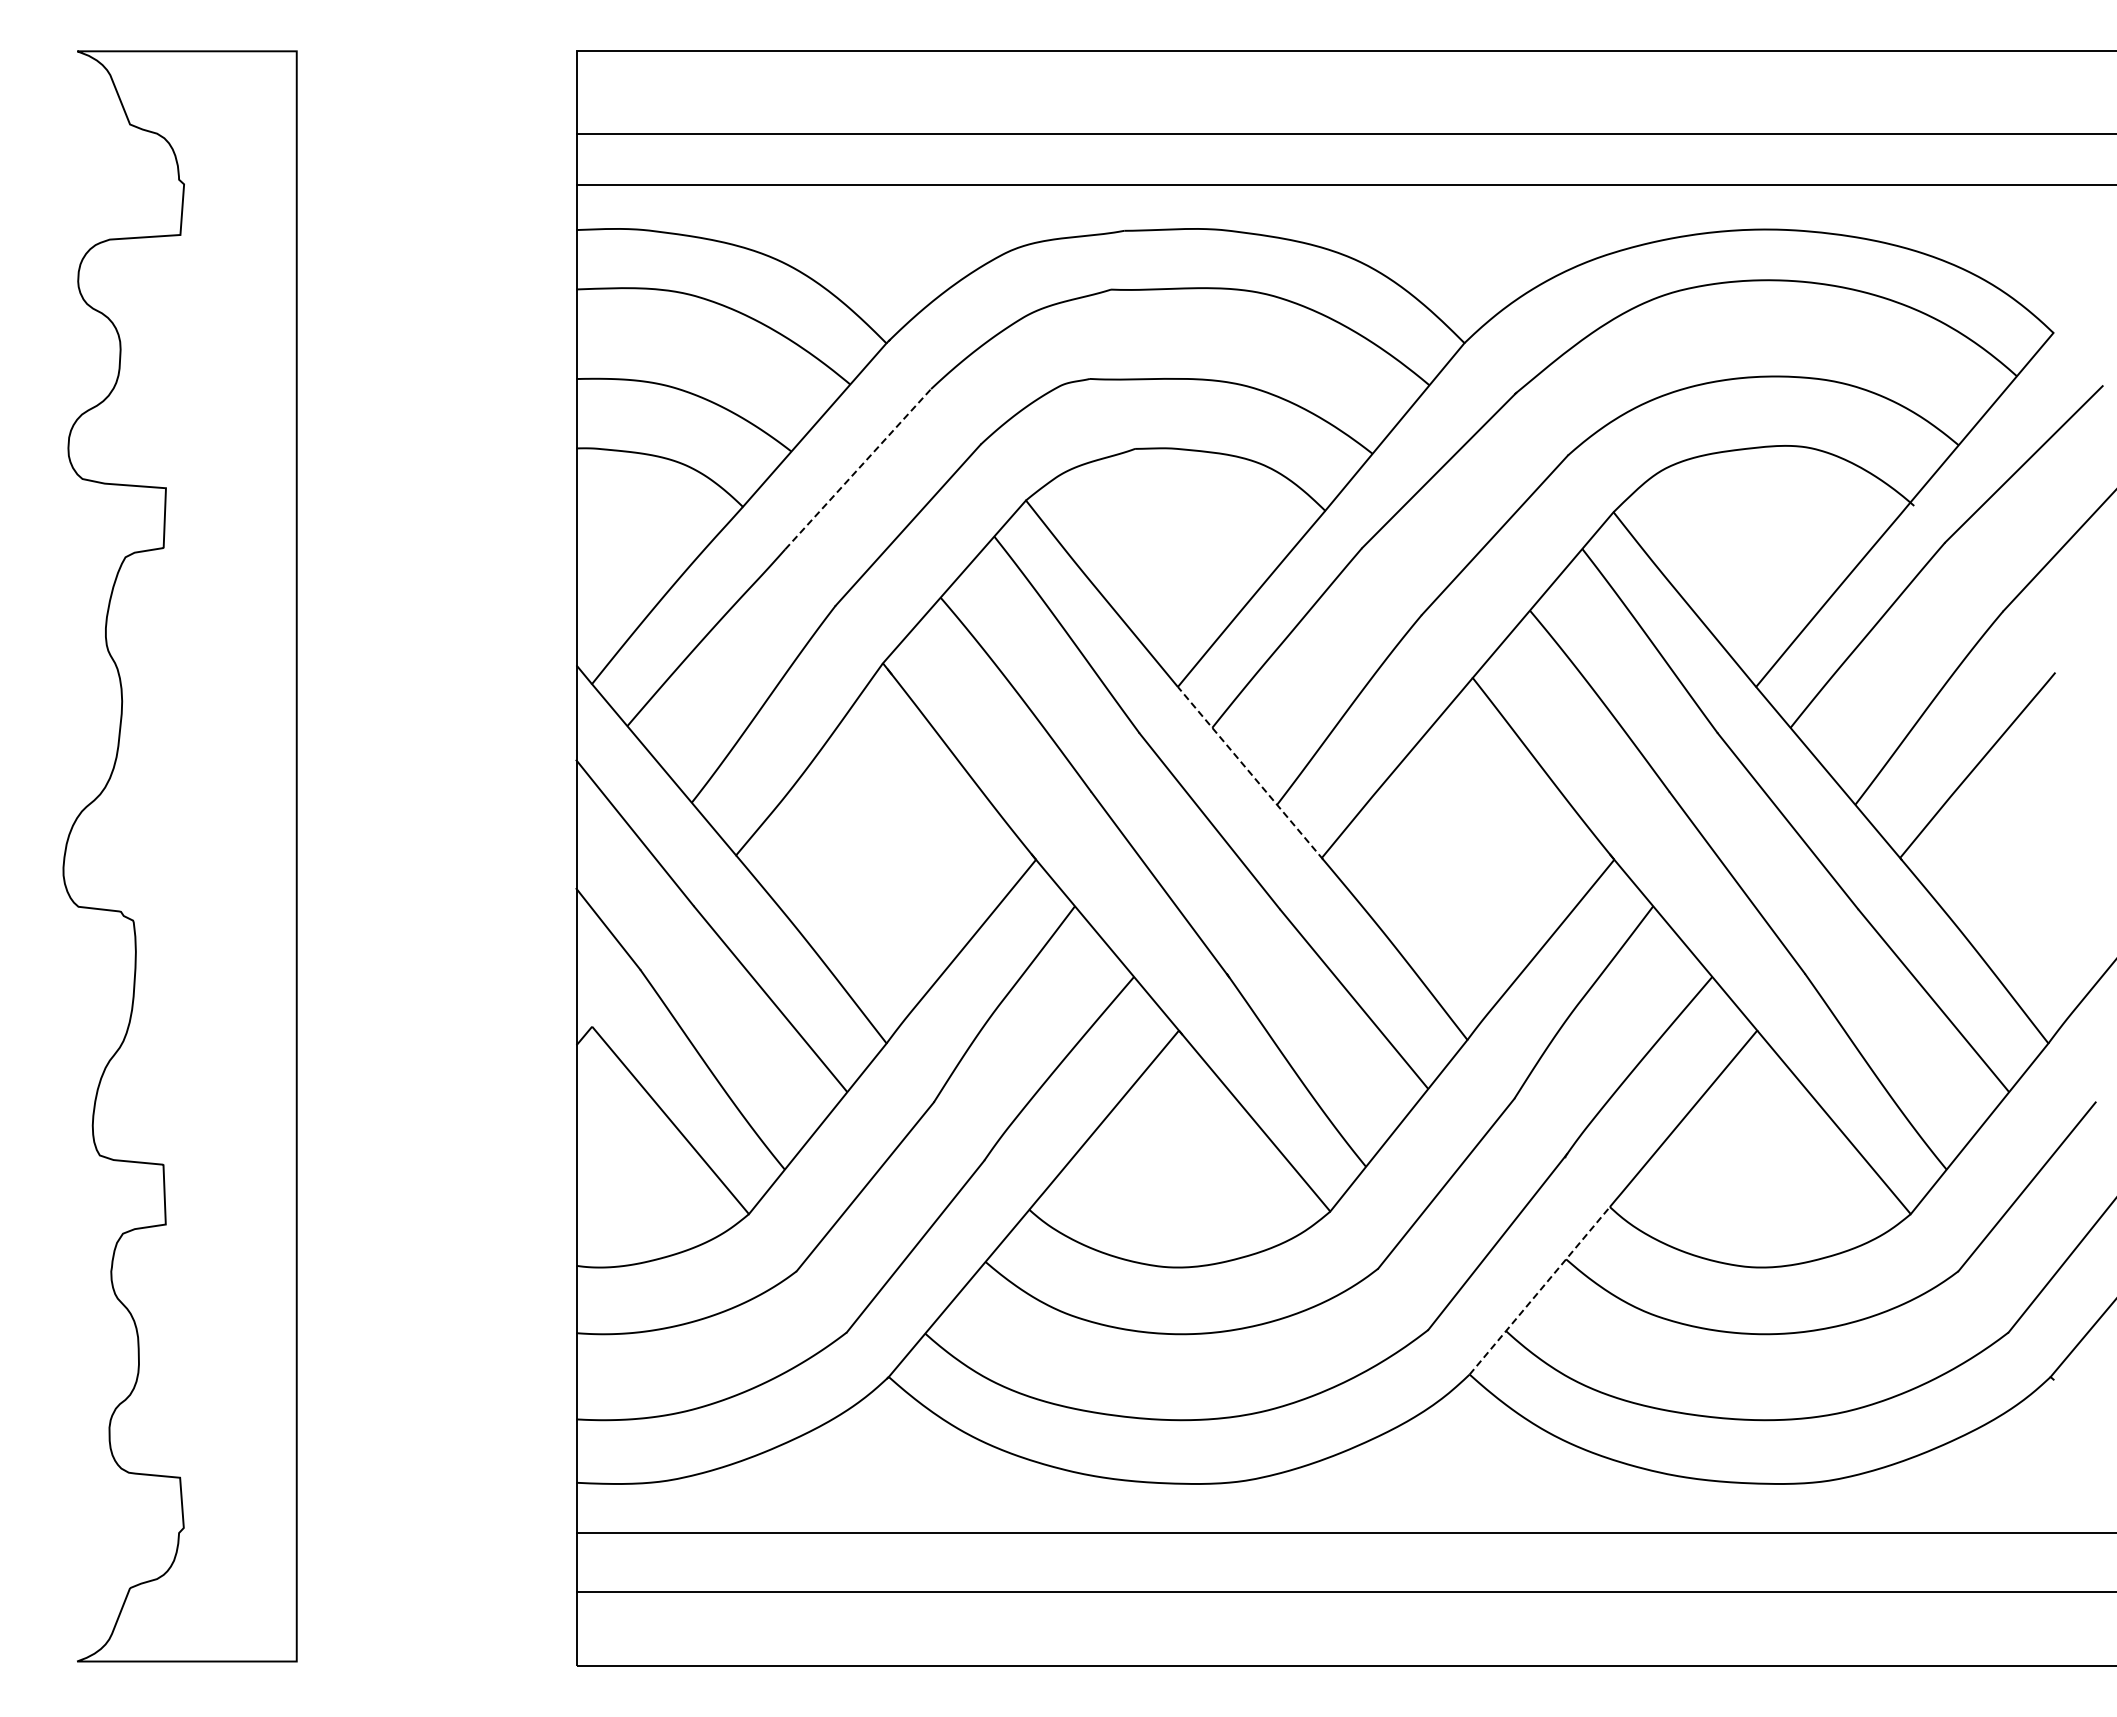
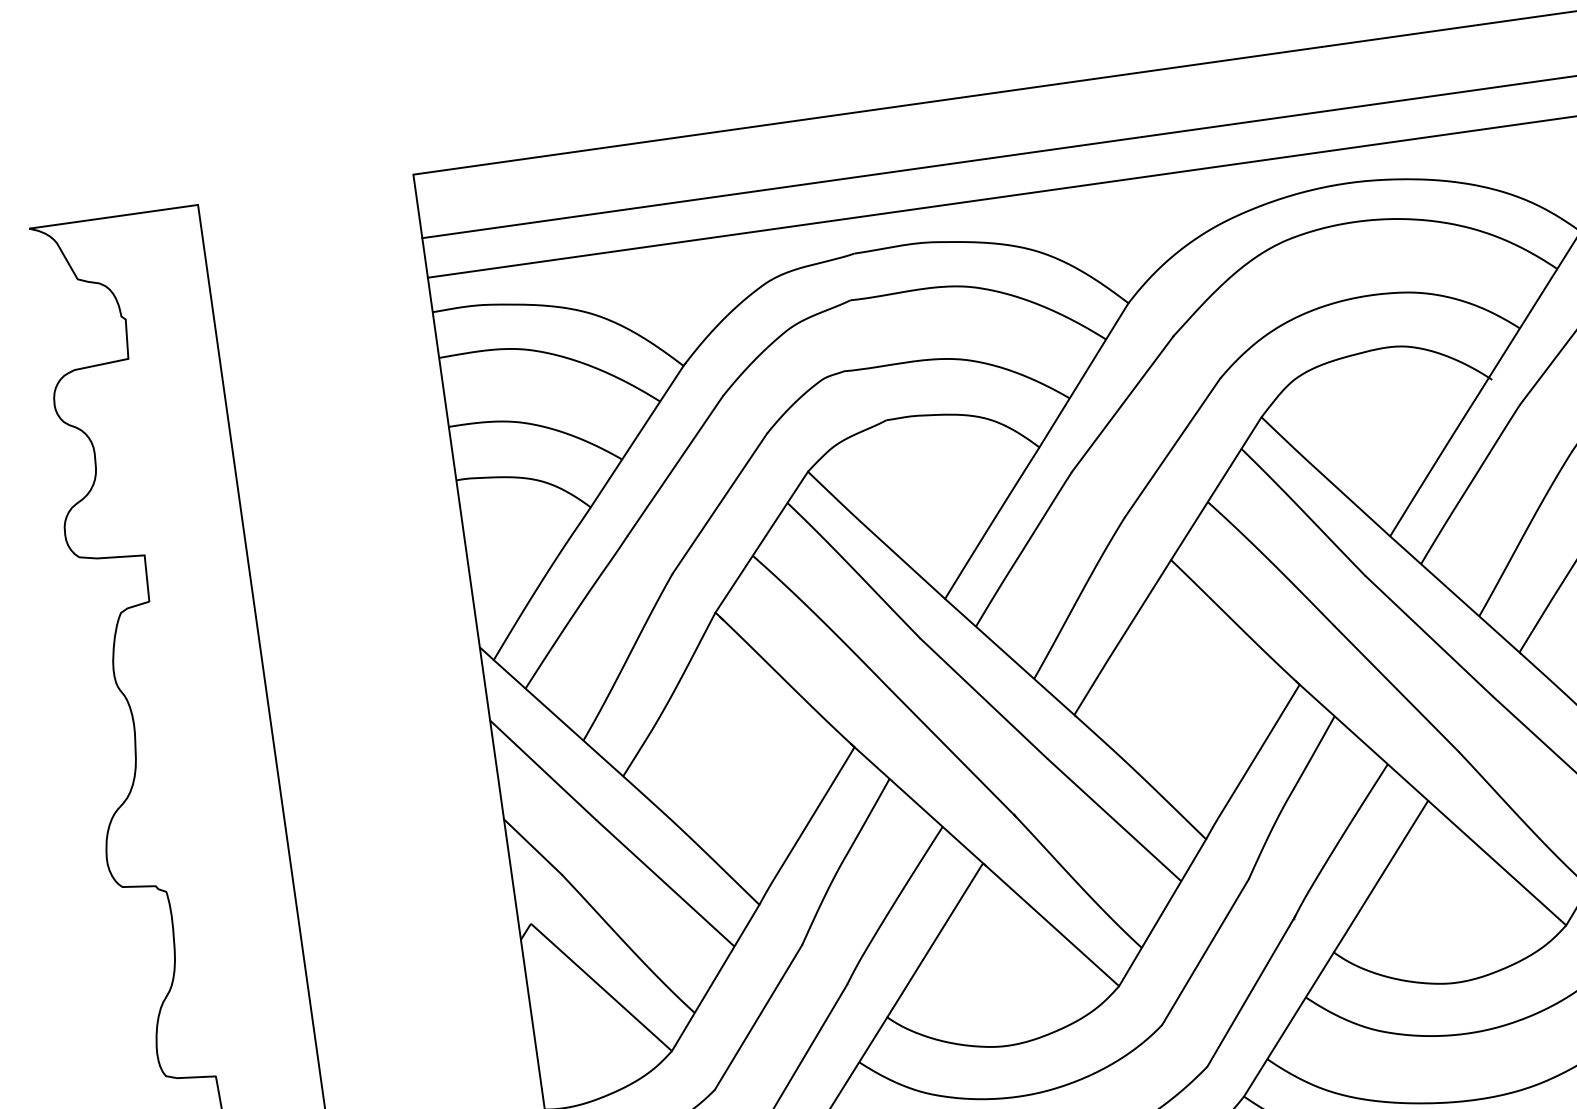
line: (858, 468) -> (675, 465), dashed -> solid
line: (1250, 773) -> (1010, 657), dashed -> solid
line: (1540, 1290) -> (1289, 1024), dashed -> solid

